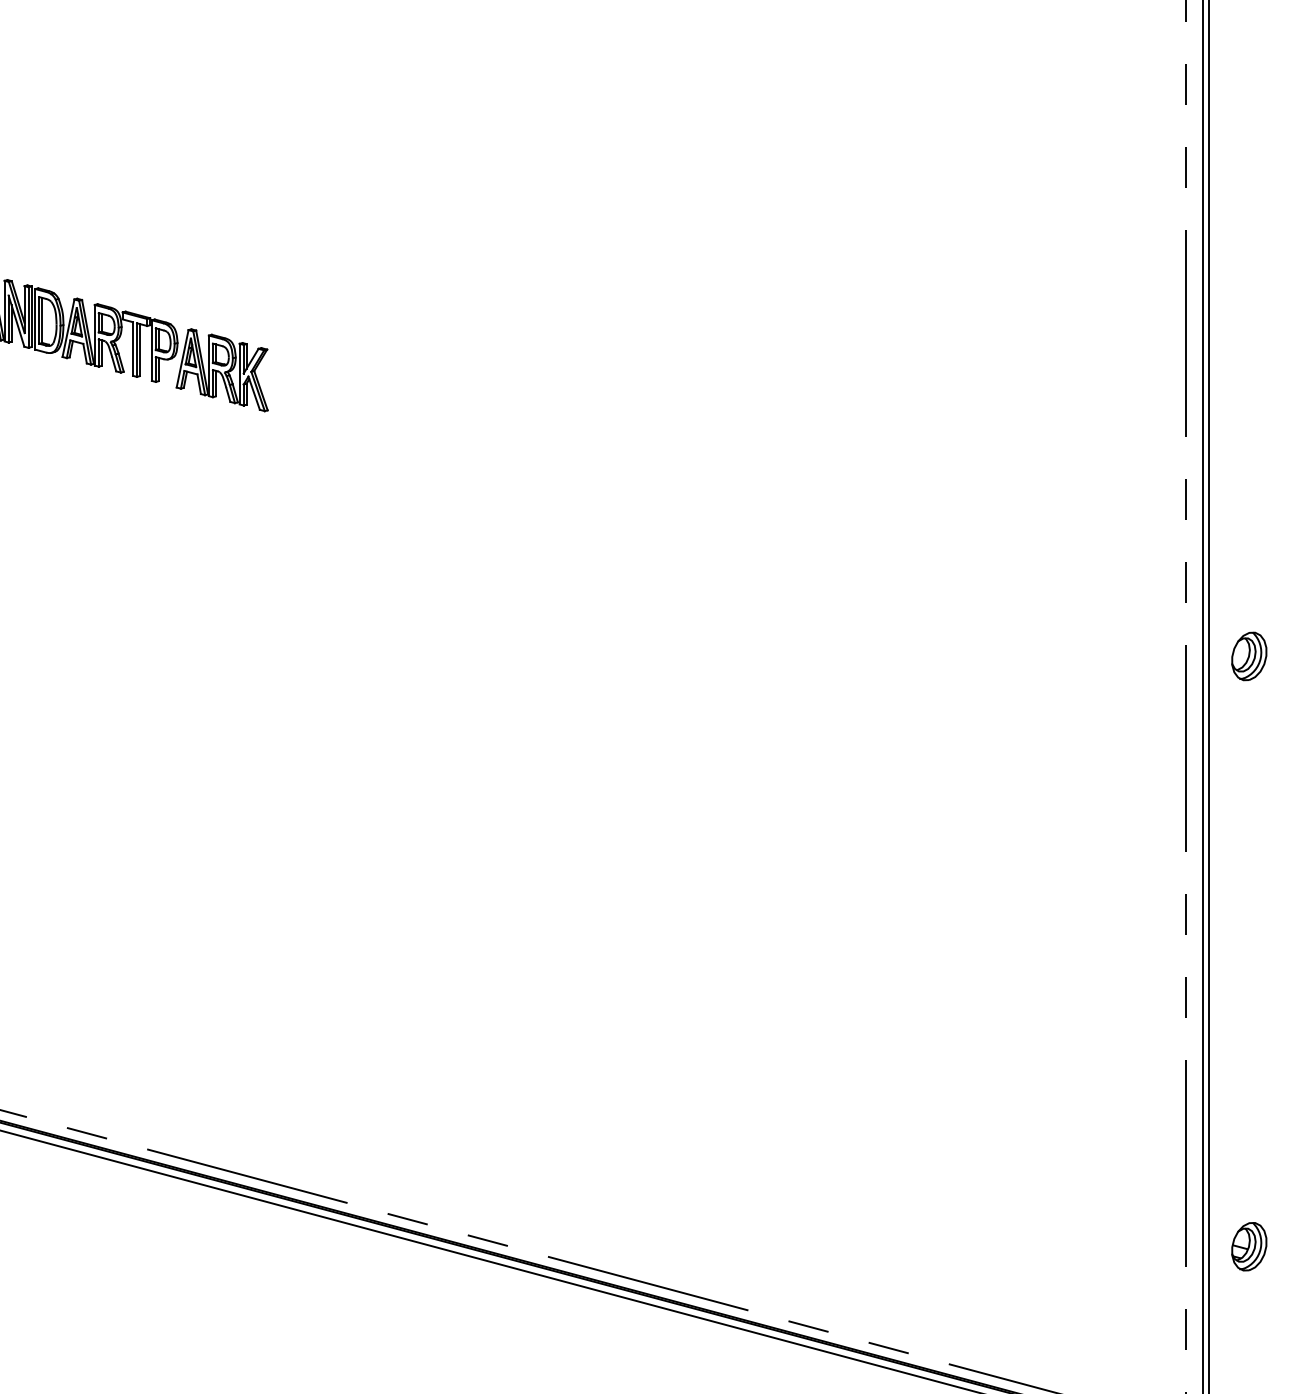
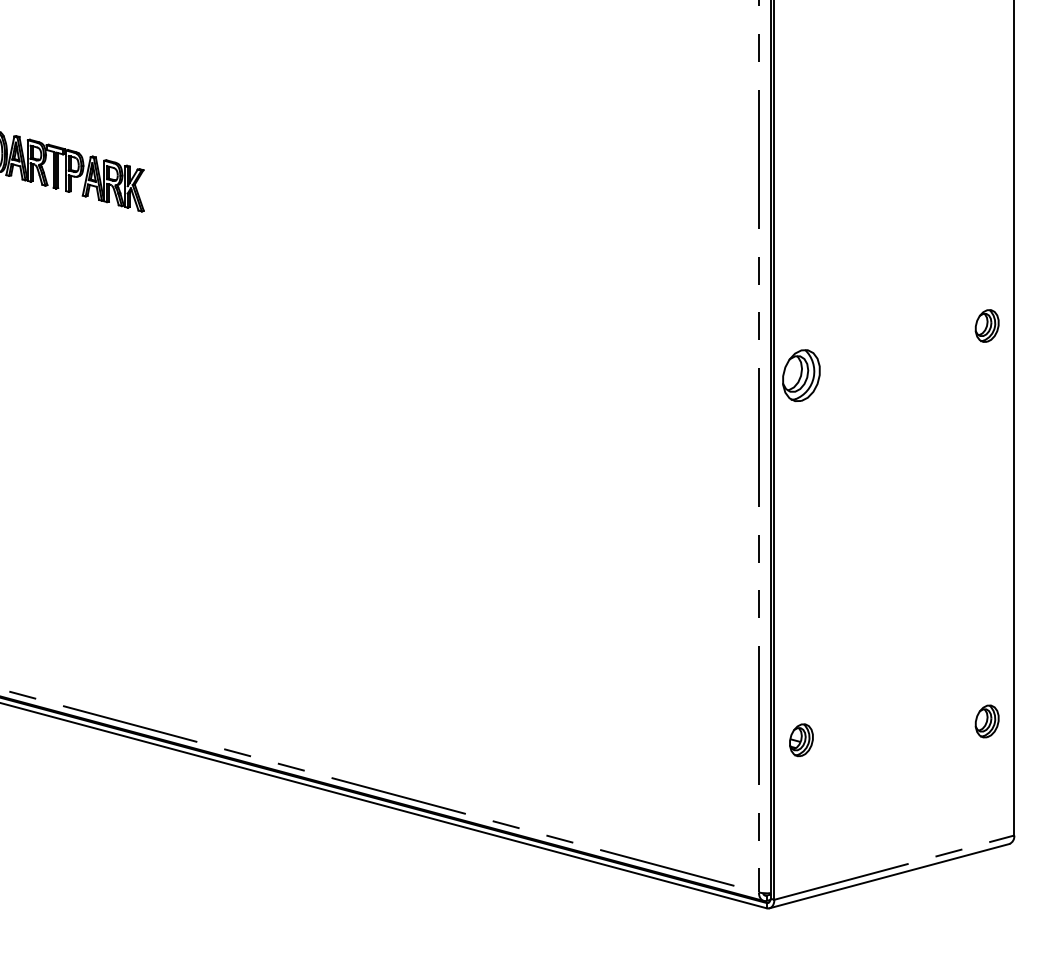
part: (1249, 656) -> (801, 375), size x1.6
part: (1249, 1247) -> (801, 740), moved

